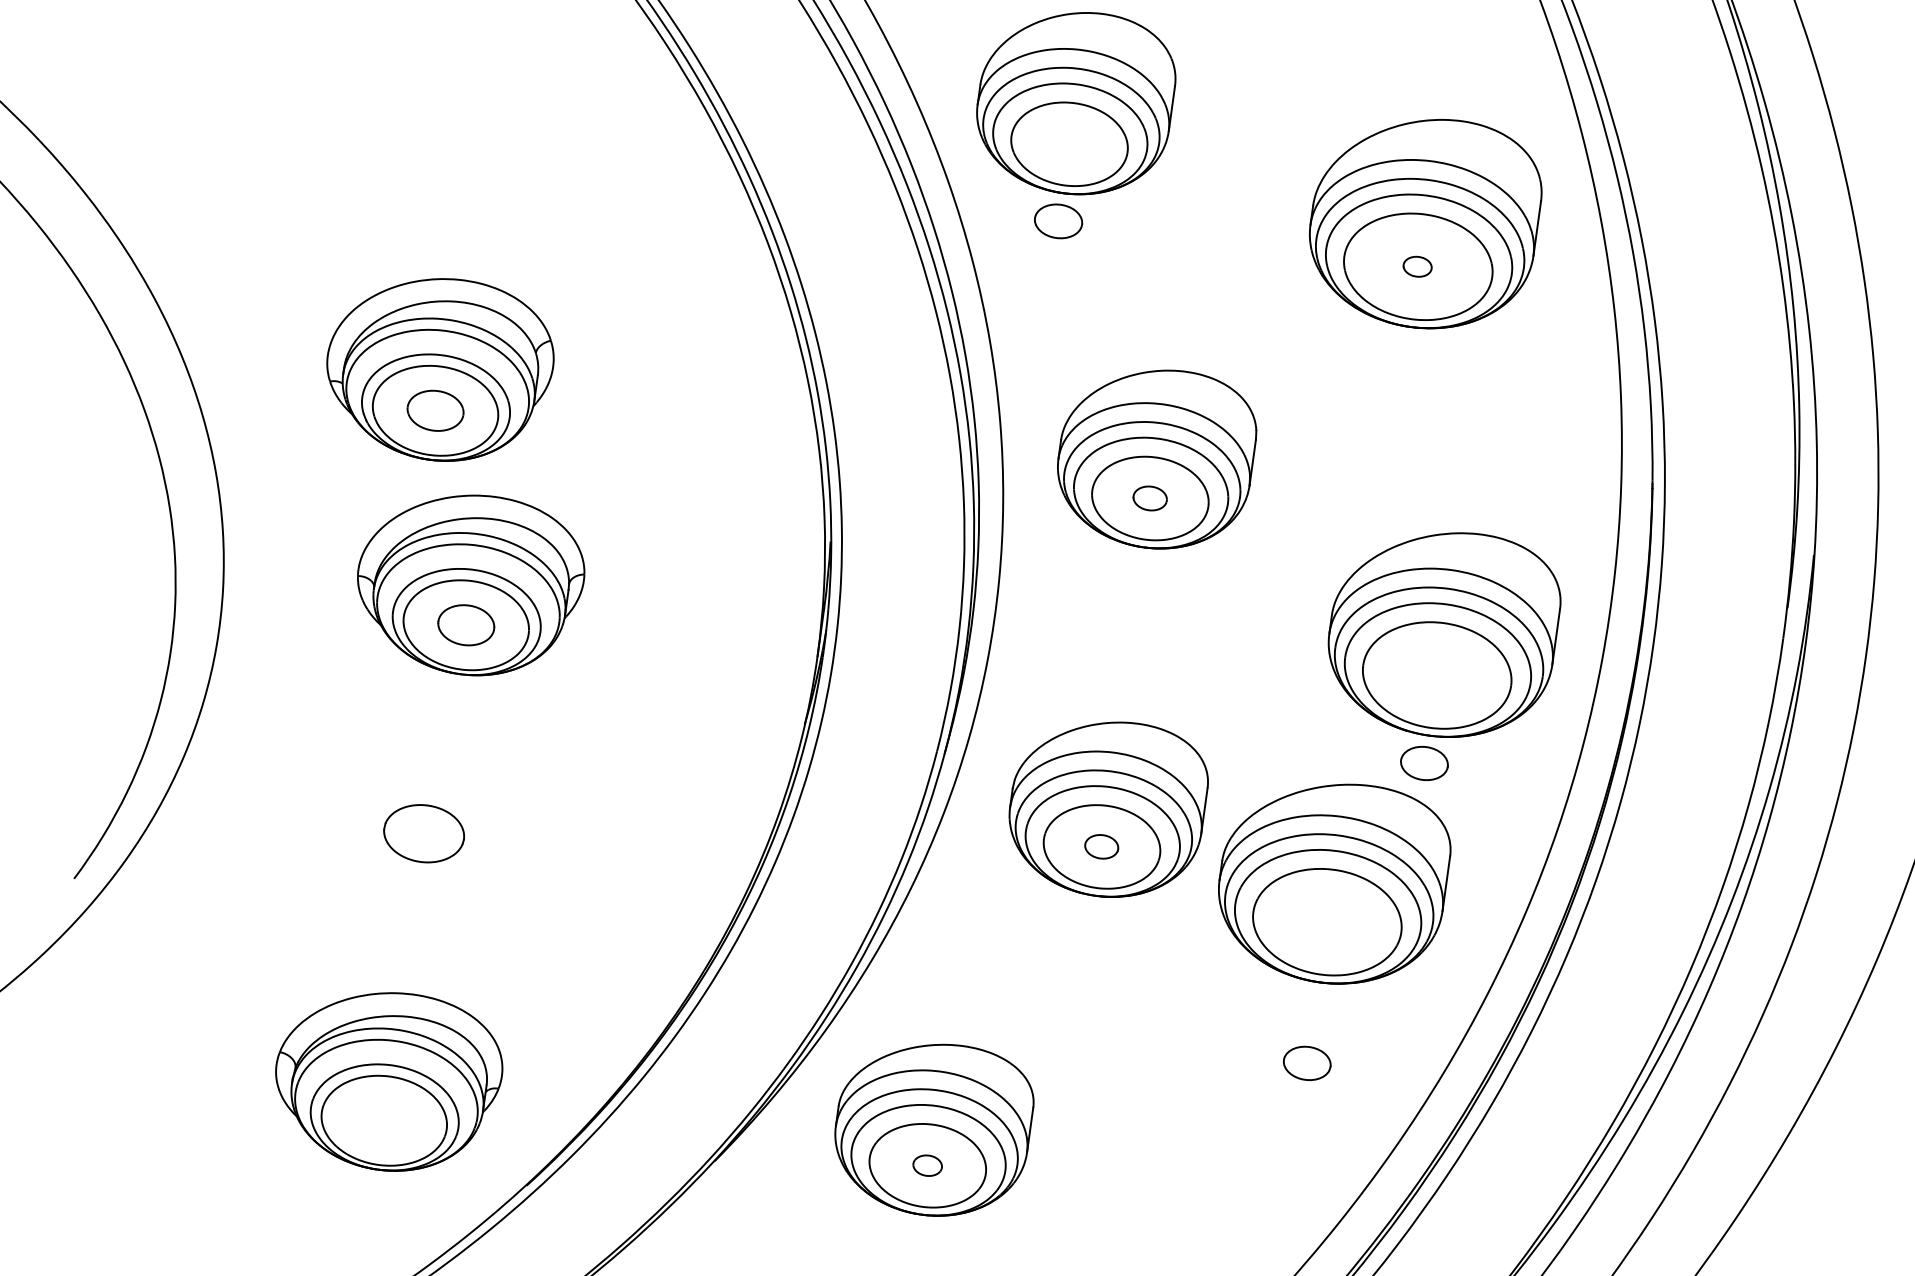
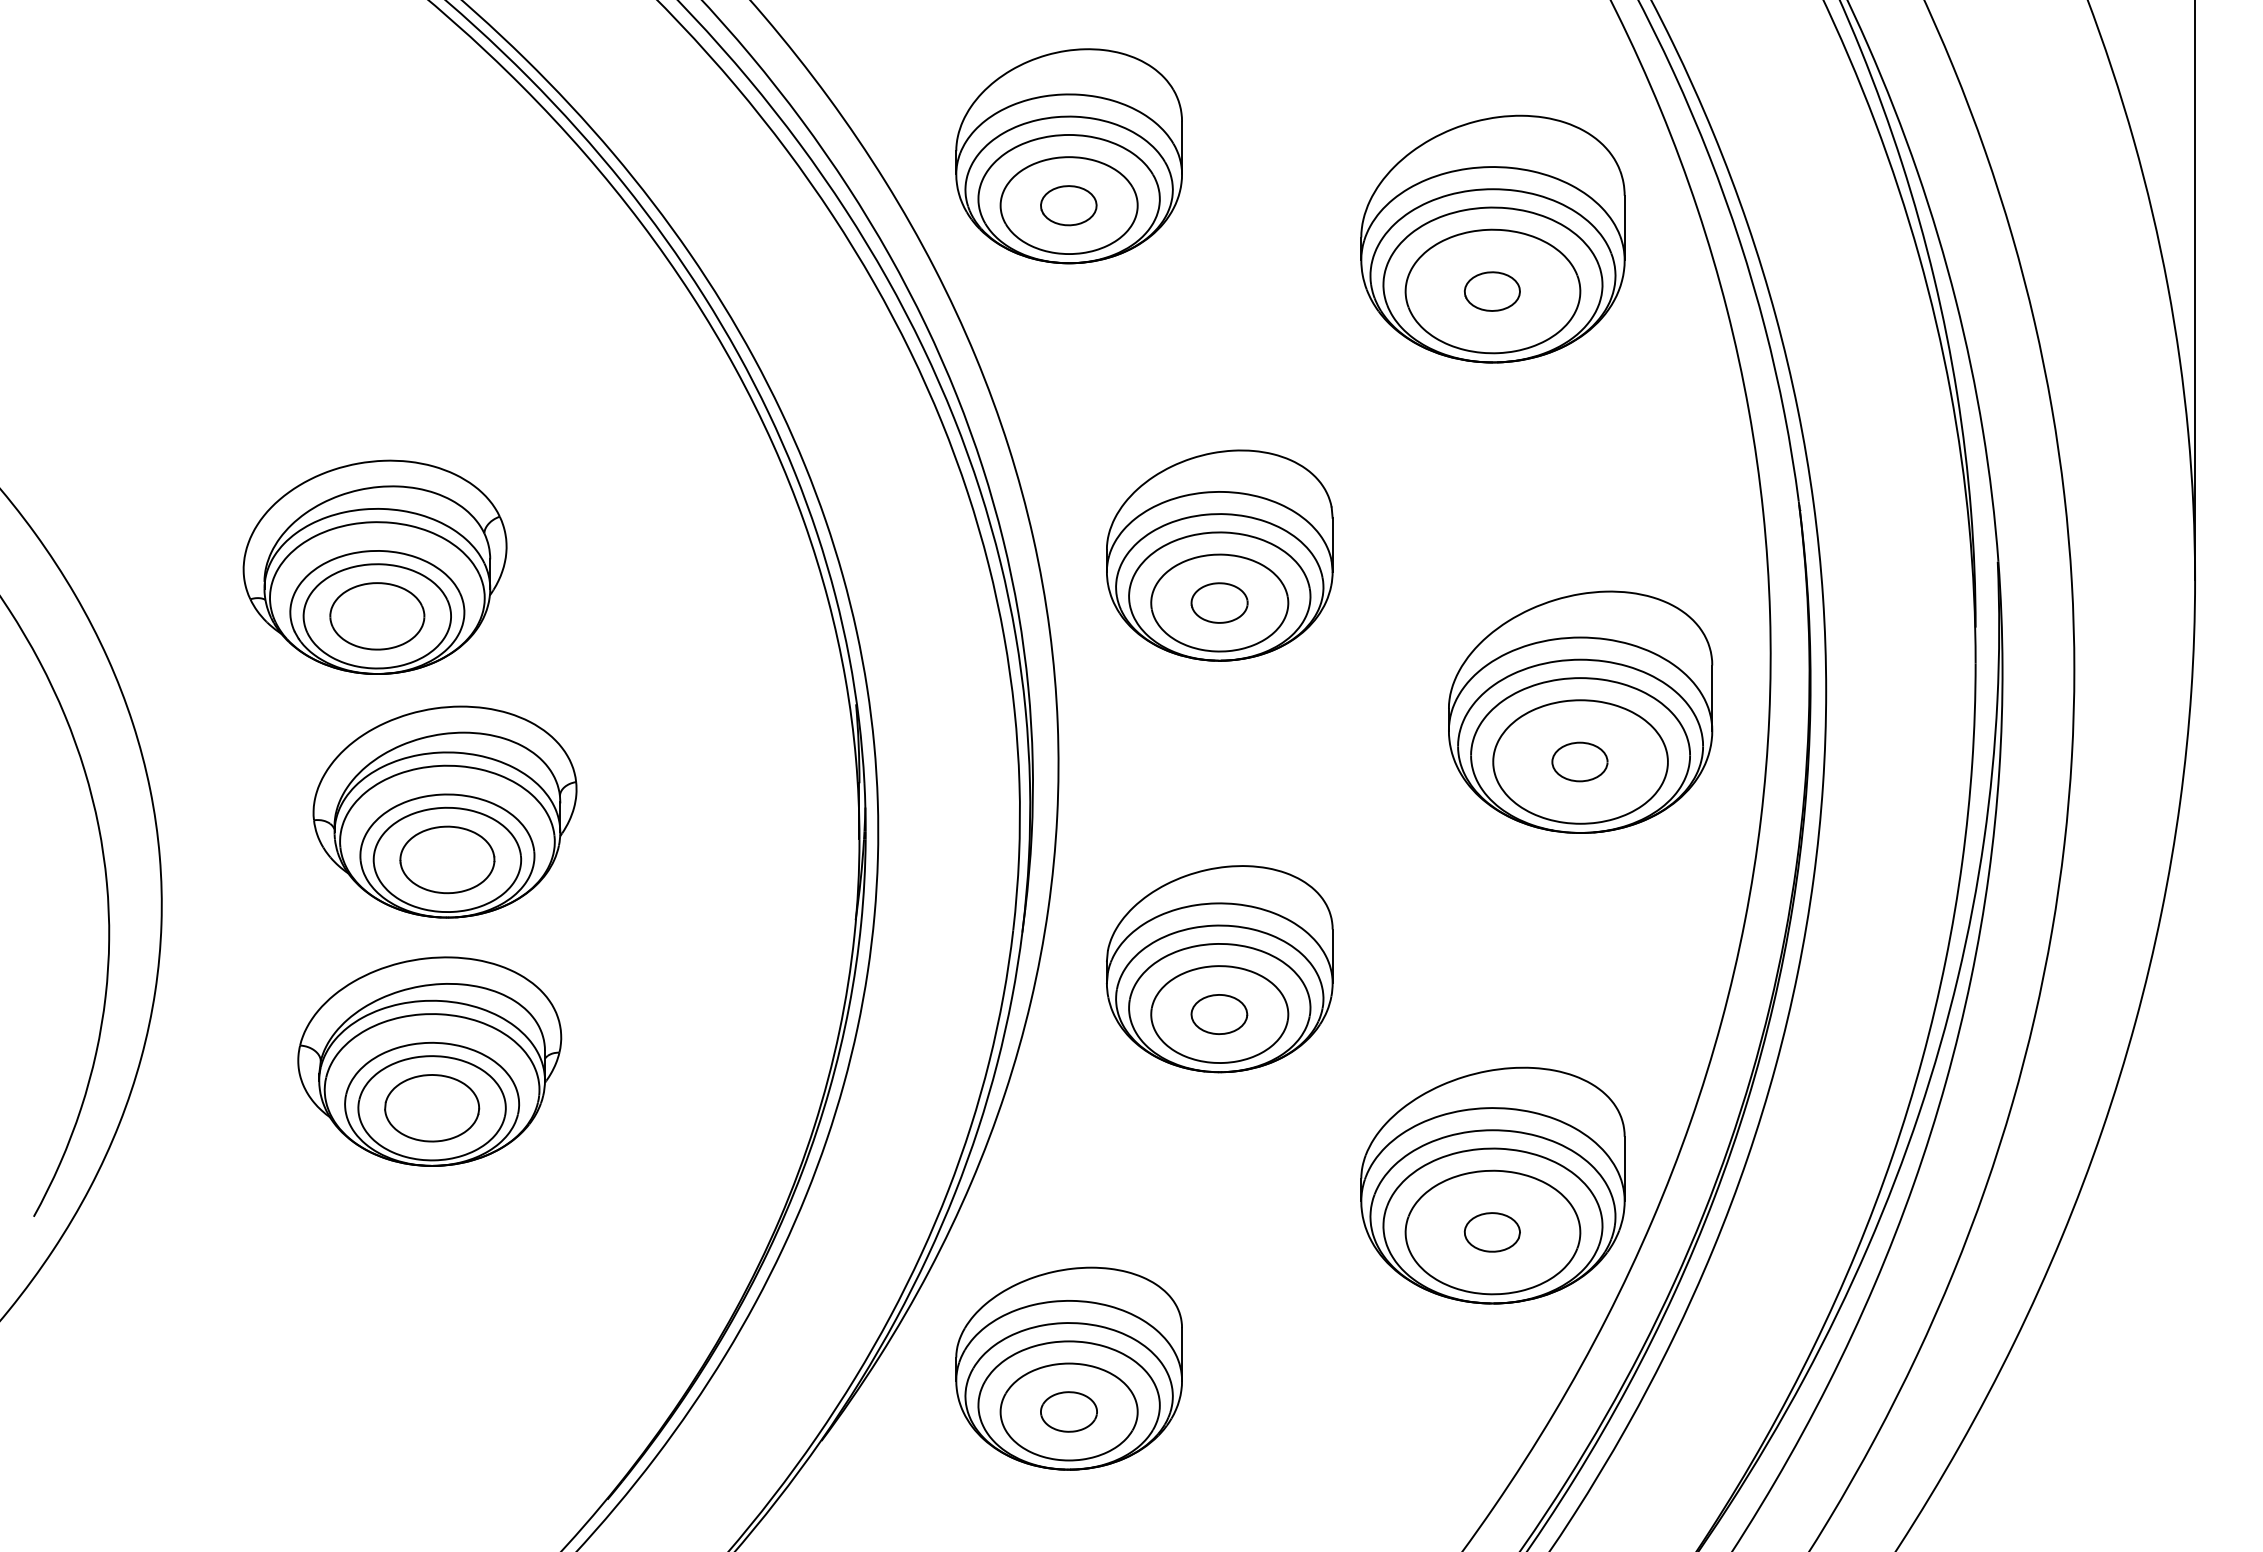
part: (1058, 221) -> (1068, 205), moved
part: (1417, 266) -> (1491, 291), size x1.67
part: (435, 410) -> (377, 616), size x1.43
part: (1150, 498) -> (1219, 602), size x1.43
part: (466, 624) -> (447, 859), size x1.43
part: (1424, 762) -> (1579, 761), moved
part: (1101, 846) -> (1219, 1014), size x1.43
part: (1332, 882) -> (1492, 1185), moved
part: (387, 1080) -> (429, 1061), moved
part: (927, 1165) -> (1068, 1411), size x1.67

